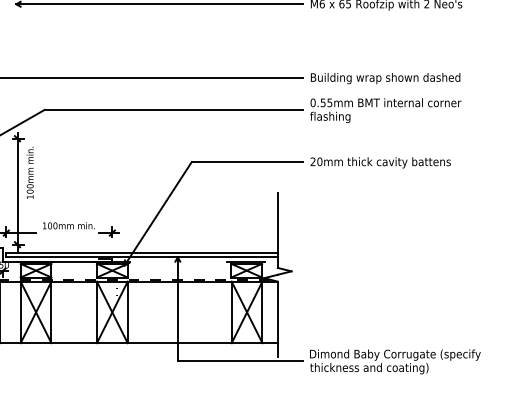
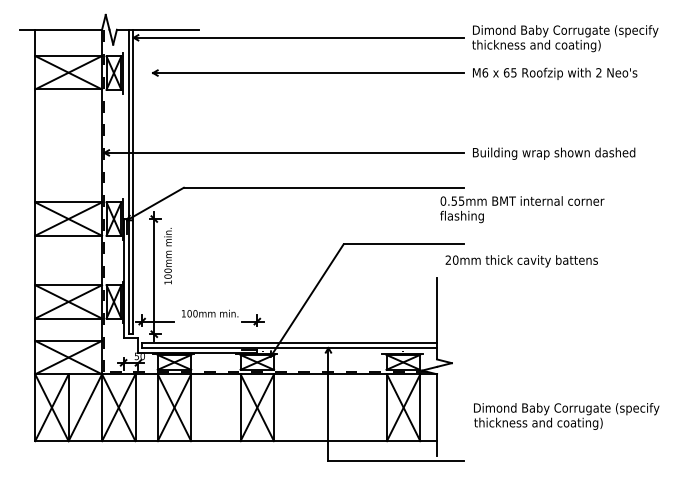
text: (385, 110) -> (522, 209), moved
text: (380, 163) -> (521, 261), moved
text: (395, 361) -> (566, 416), moved

